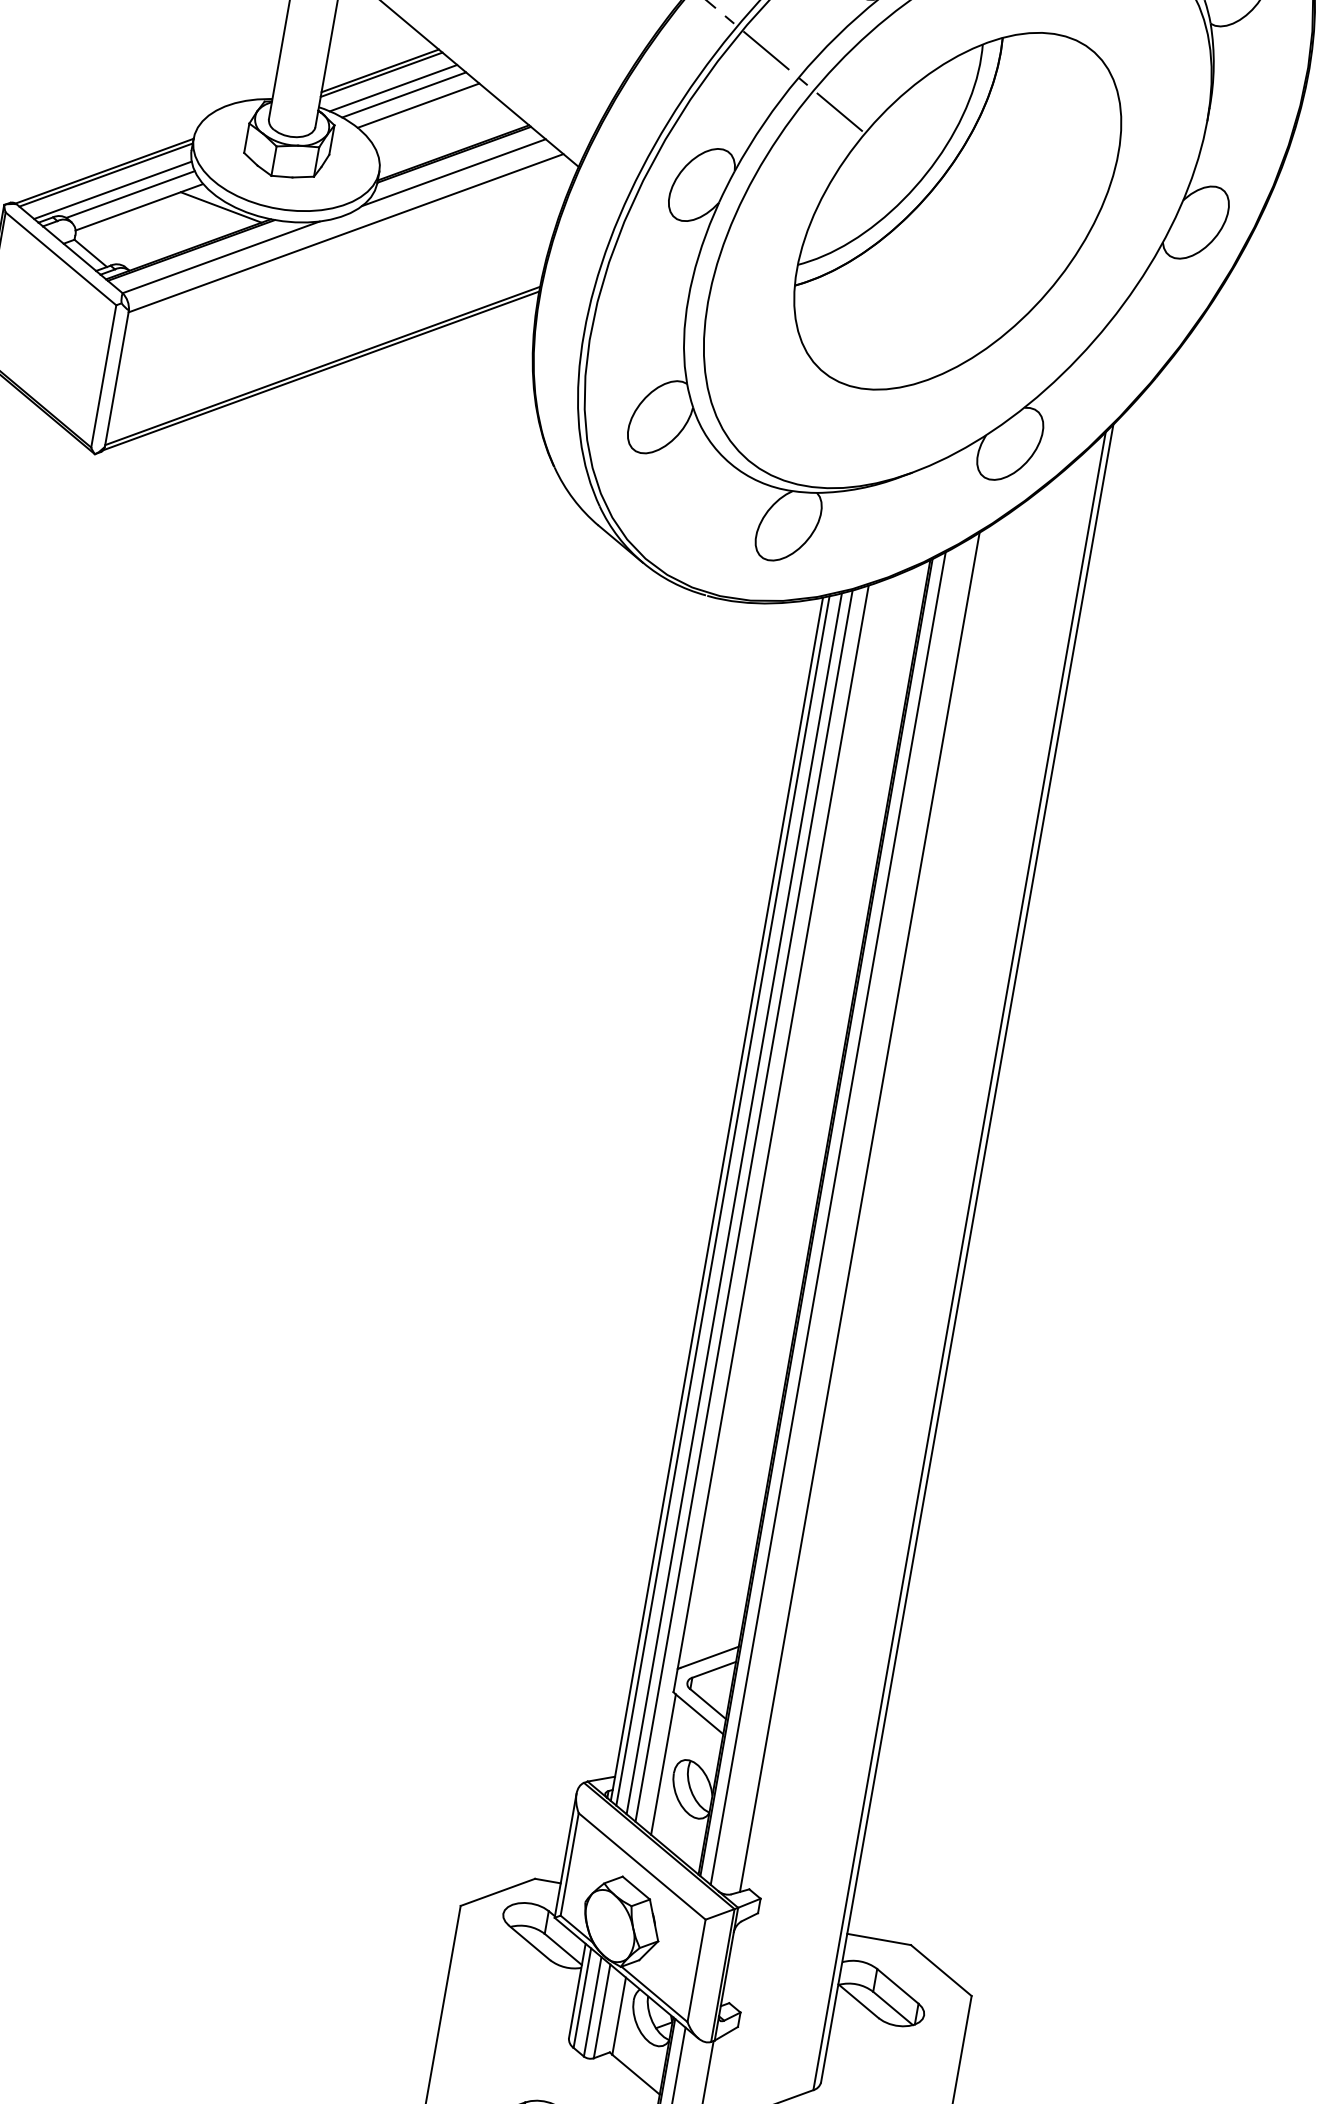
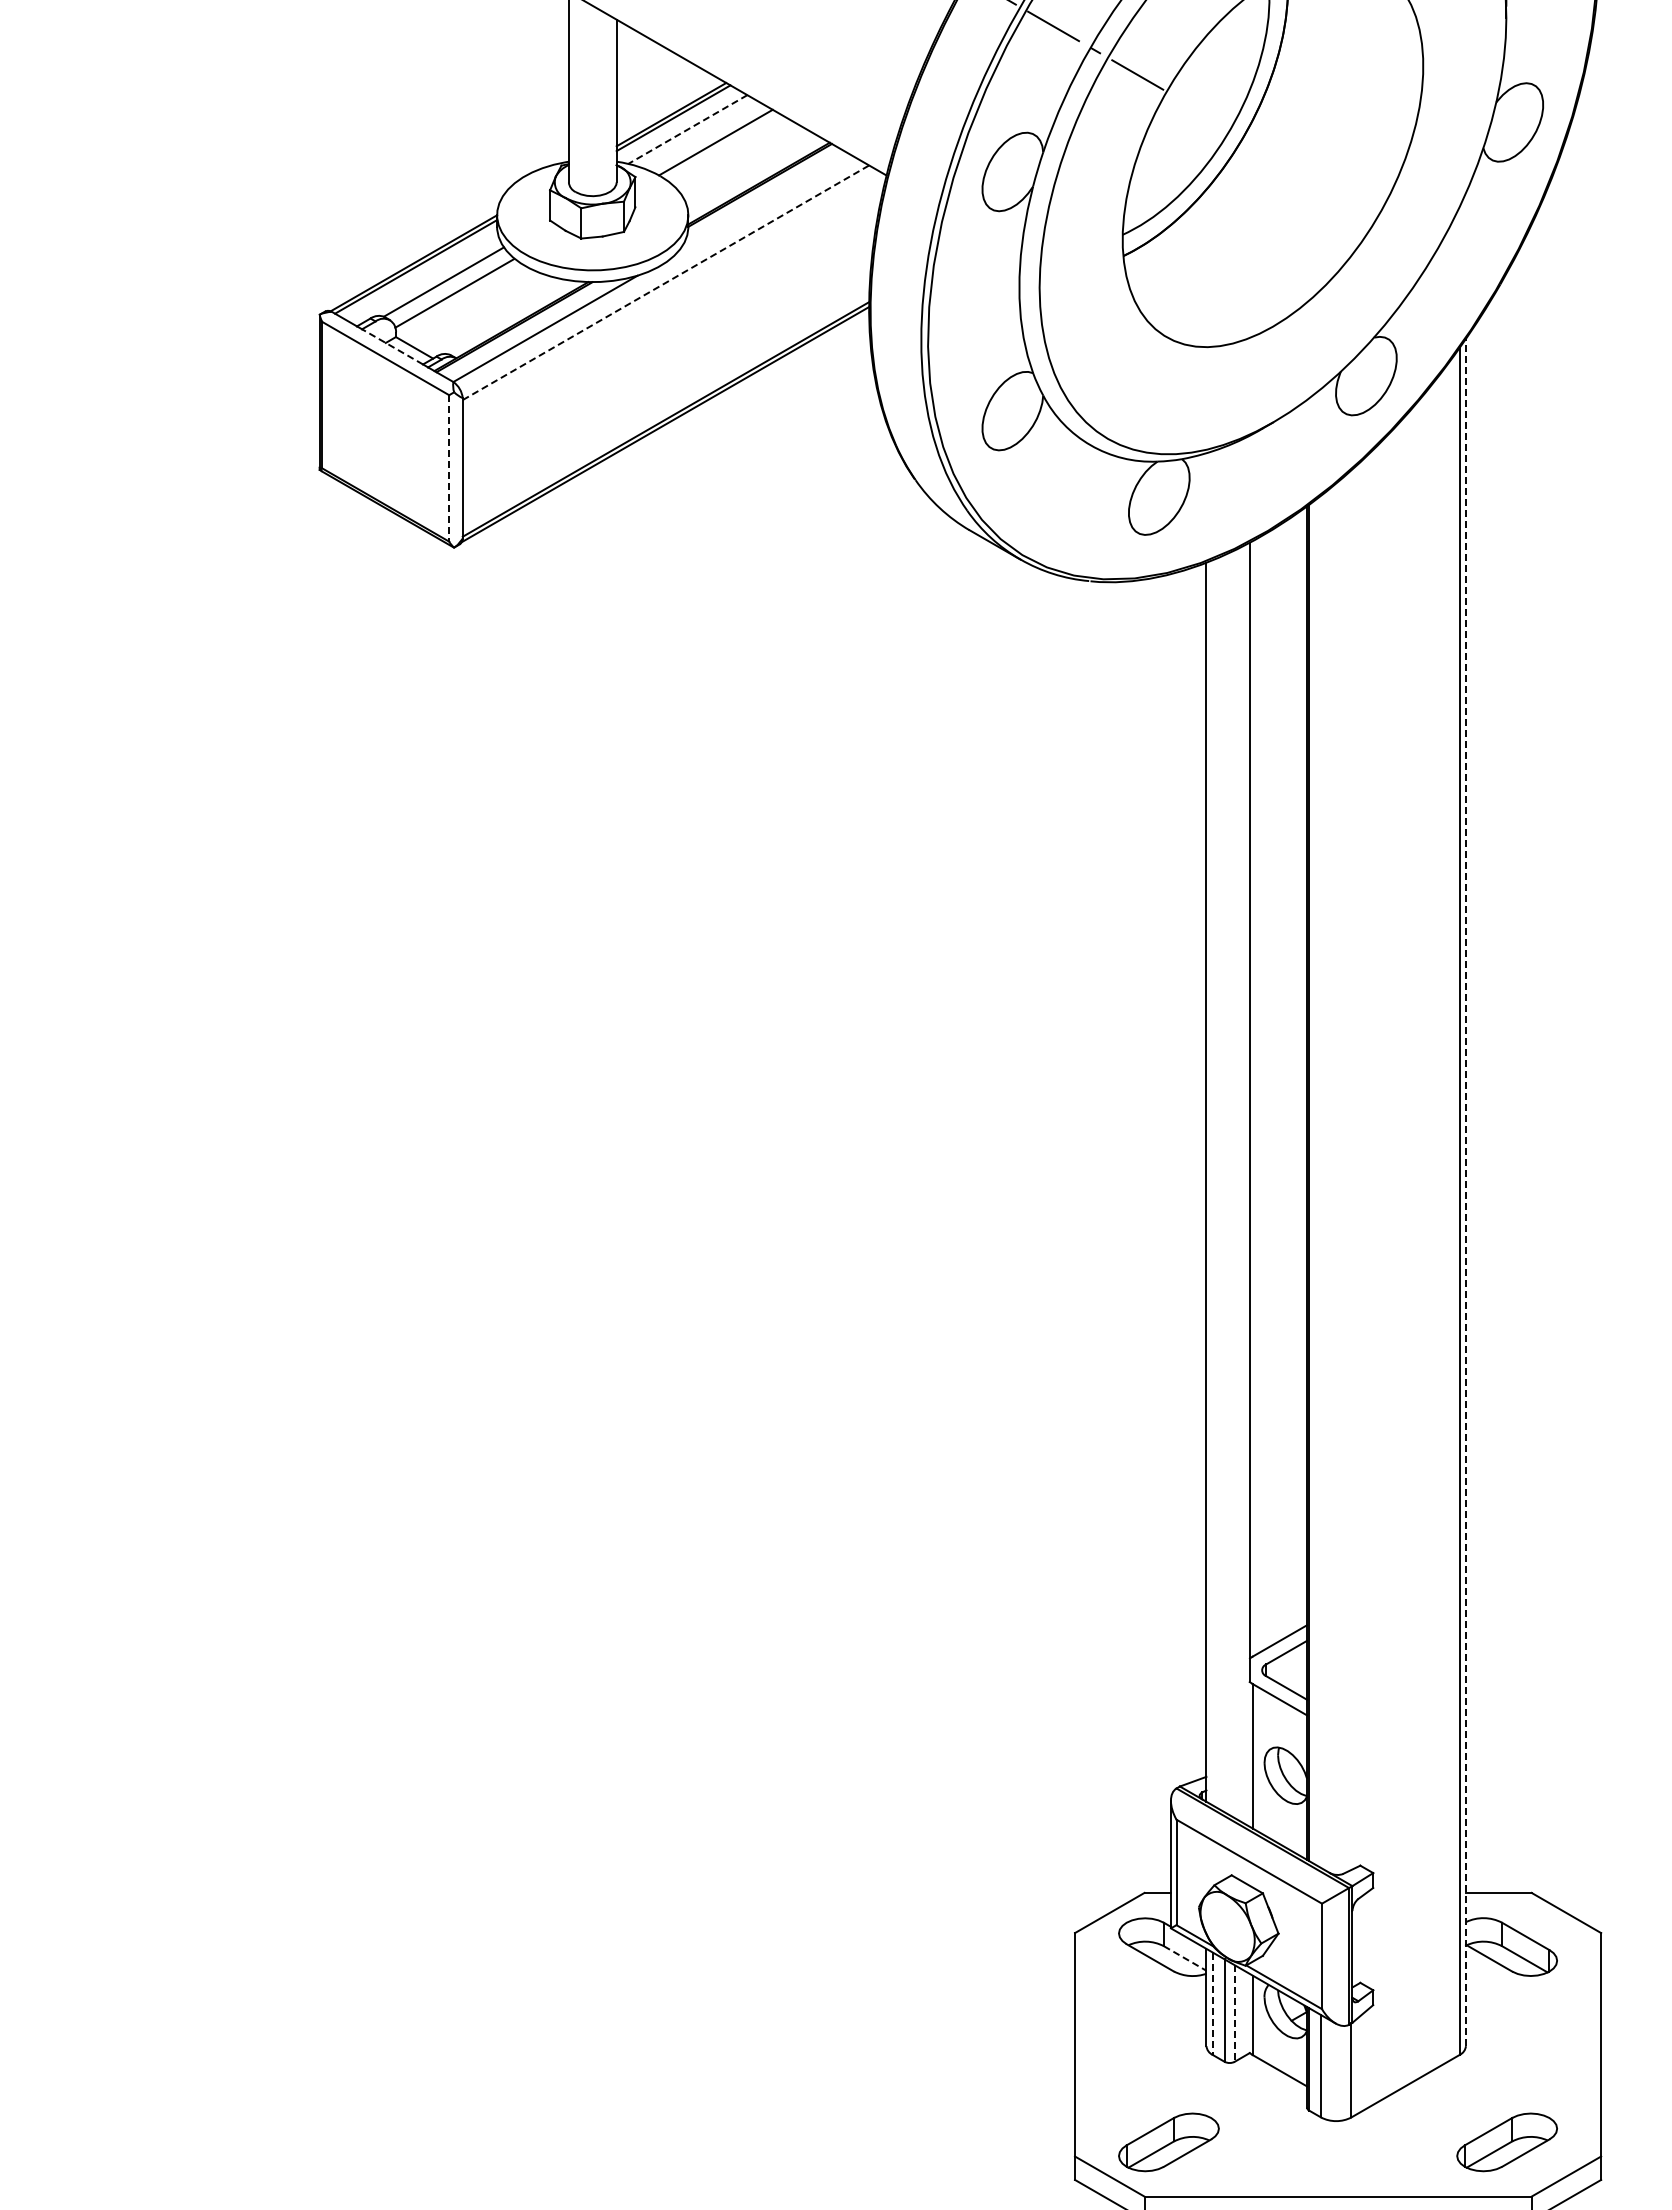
line: (393, 88) -> (687, 129), solid -> dashed
line: (404, 94) -> (699, 134), removed
line: (453, 171) -> (762, 202), removed
line: (112, 189) -> (425, 280), removed
line: (221, 206) -> (536, 278), removed
line: (345, 232) -> (665, 282), solid -> dashed
line: (69, 248) -> (392, 346), solid -> dashed
line: (104, 376) -> (449, 468), solid -> dashed
line: (722, 1200) -> (1212, 1182), removed
line: (734, 1203) -> (1224, 1183), removed
line: (743, 1206) -> (1234, 1184), removed
line: (859, 1211) -> (1351, 1169), removed
line: (828, 1218) -> (1321, 1181), removed
line: (966, 1253) -> (1465, 1192), solid -> dashed
line: (563, 1949) -> (1185, 1958), solid -> dashed
line: (581, 1998) -> (1212, 2004), solid -> dashed
line: (601, 2012) -> (1234, 2014), solid -> dashed

